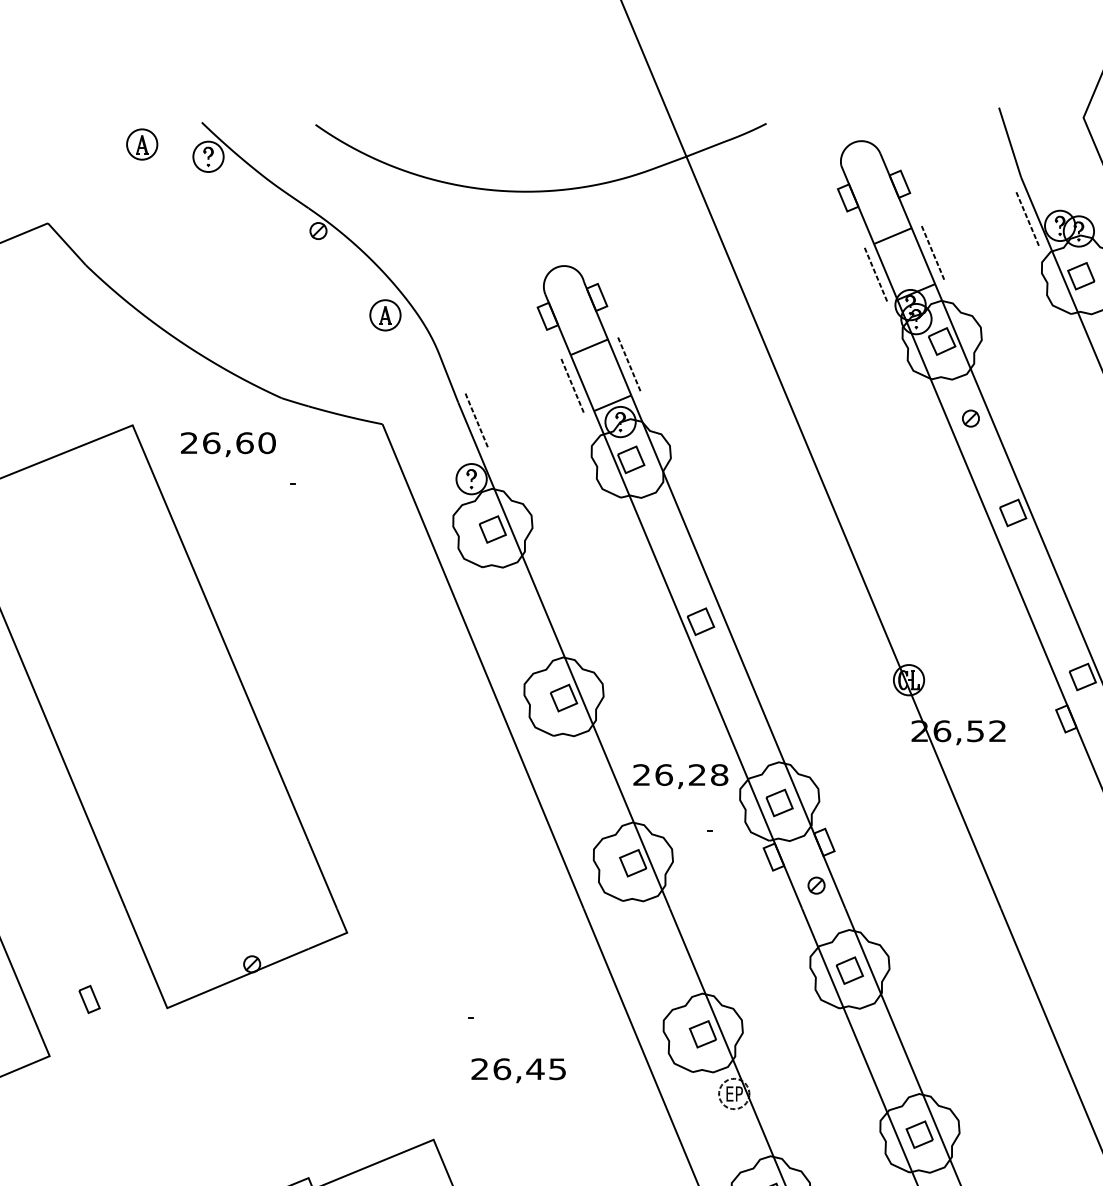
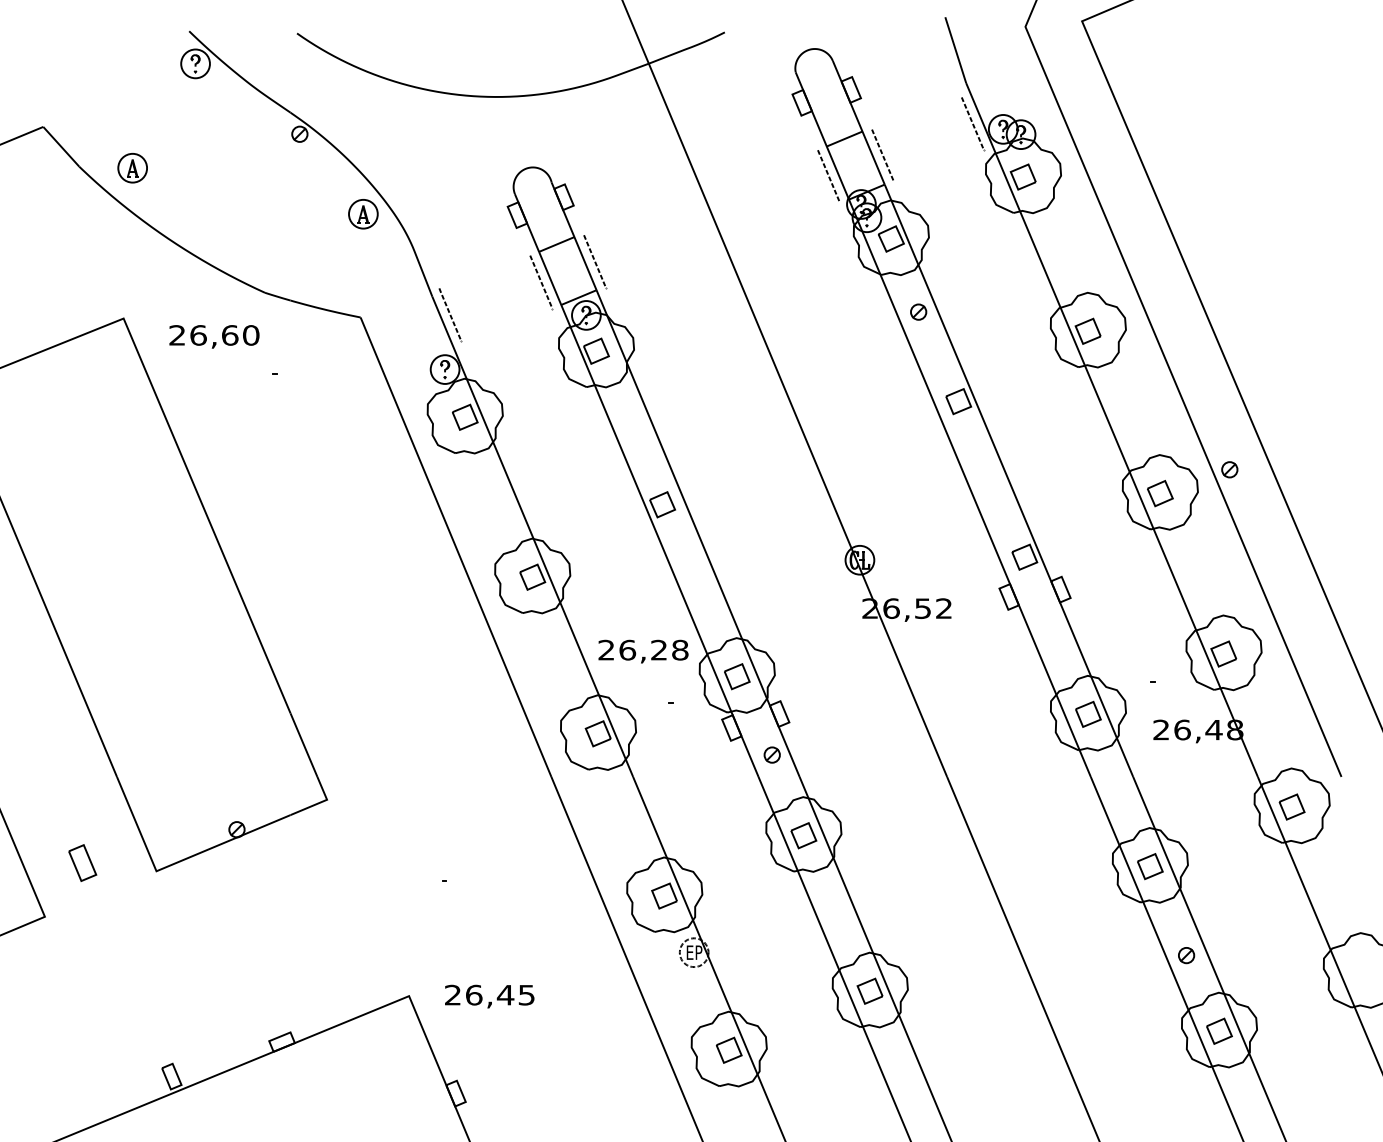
part: (142, 144) -> (132, 168), moved
part: (89, 998) -> (82, 862), size x1.4
text: (518, 1070) -> (489, 996), moved

